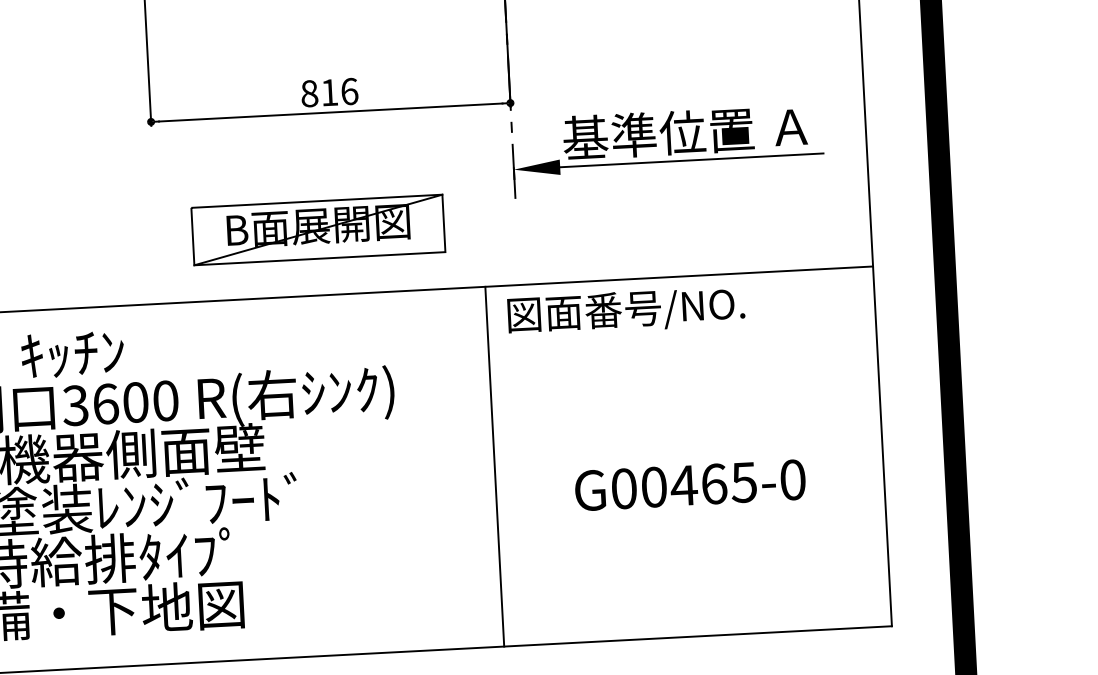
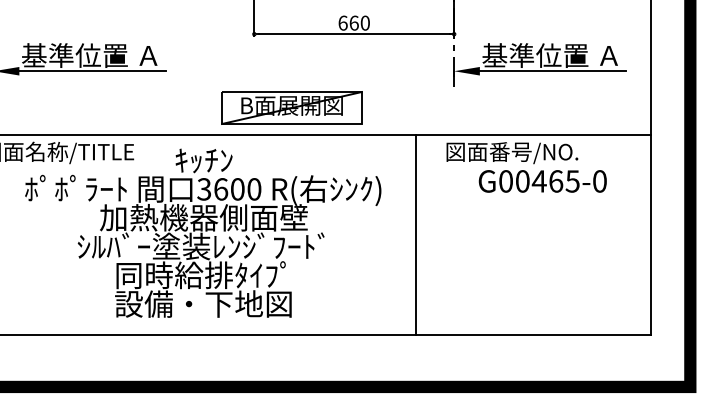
text: (328, 91) -> (353, 22), 816 -> 660
part: (317, 229) -> (291, 107), moved
line: (494, 466) -> (415, 235), moved
text: (689, 485) -> (542, 181), moved

